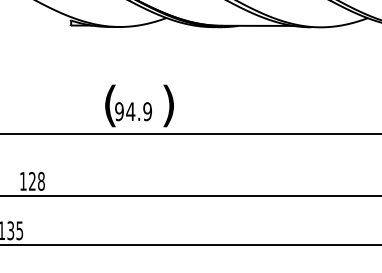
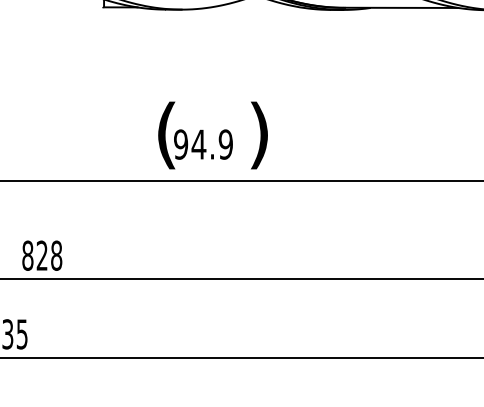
text: (22, 180) -> (26, 254), 128 -> 828

